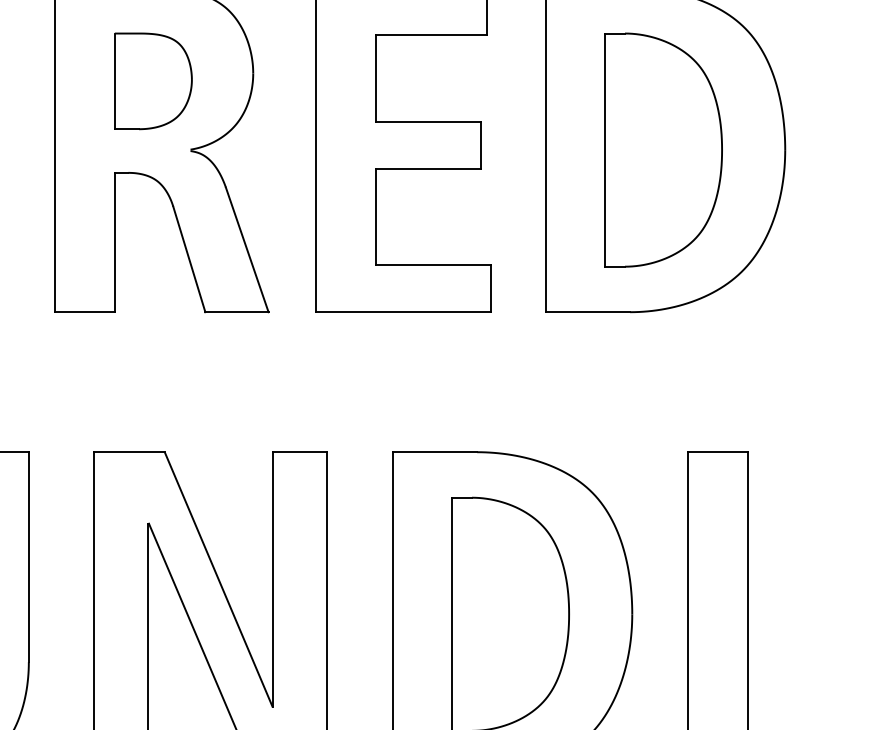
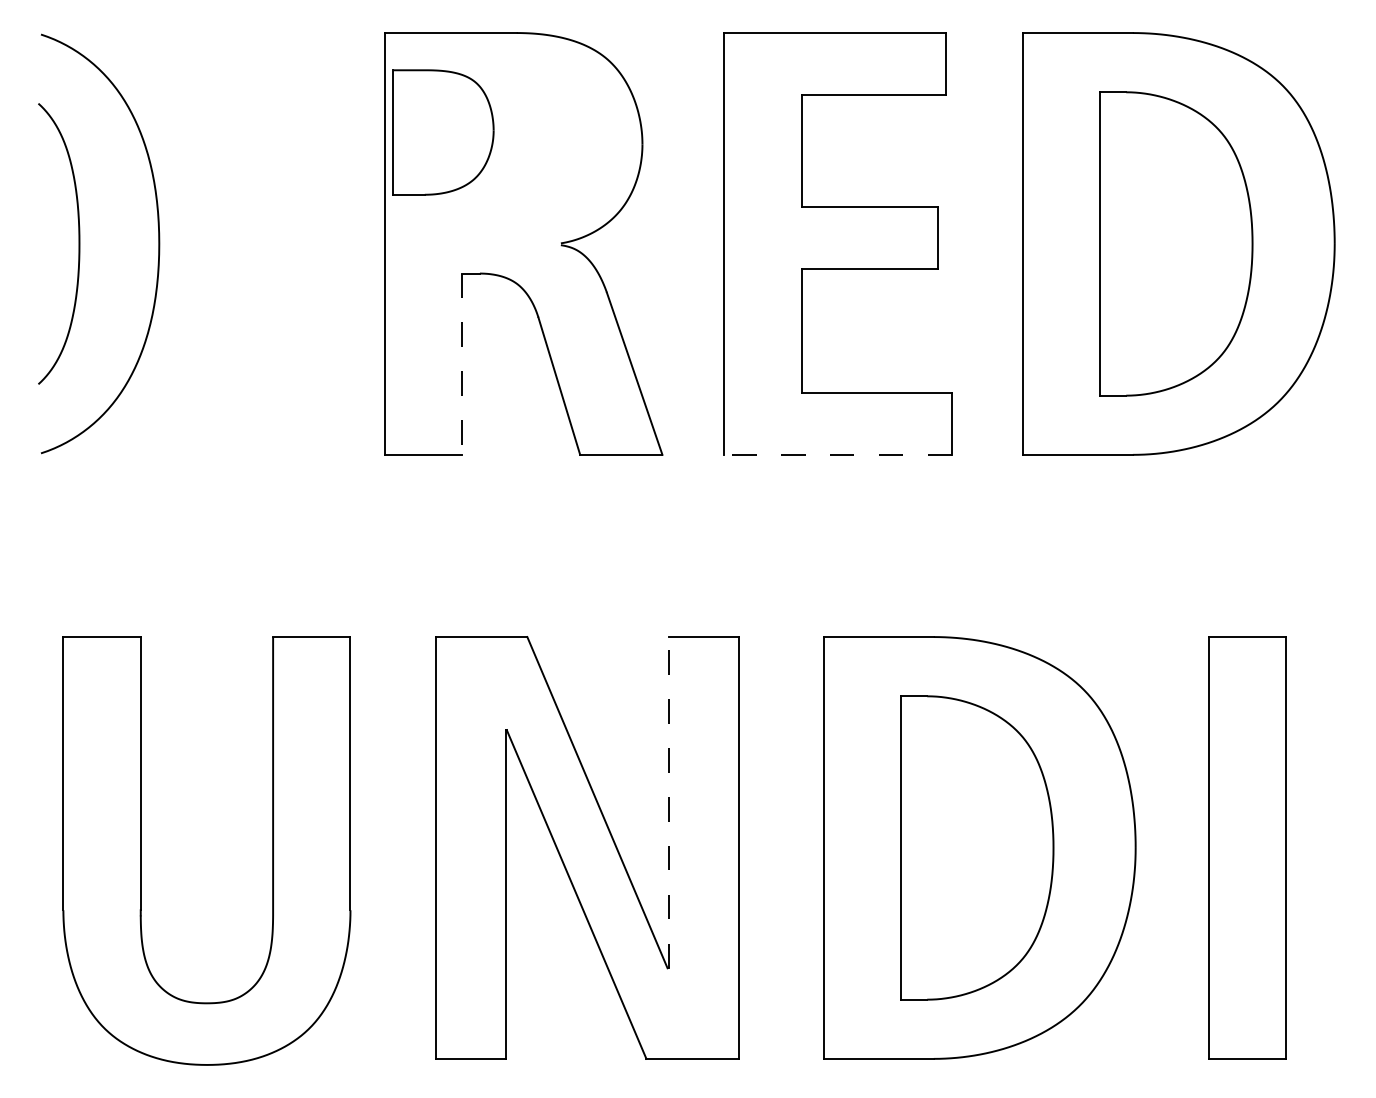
part: (153, 81) -> (443, 132), moved
line: (114, 242) -> (462, 364), solid -> dashed
line: (403, 311) -> (838, 454), solid -> dashed
line: (273, 579) -> (668, 802), solid -> dashed

